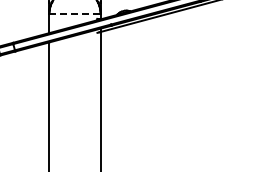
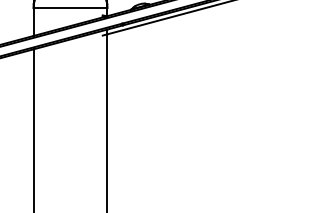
line: (75, 13) -> (71, 7), dashed -> solid

